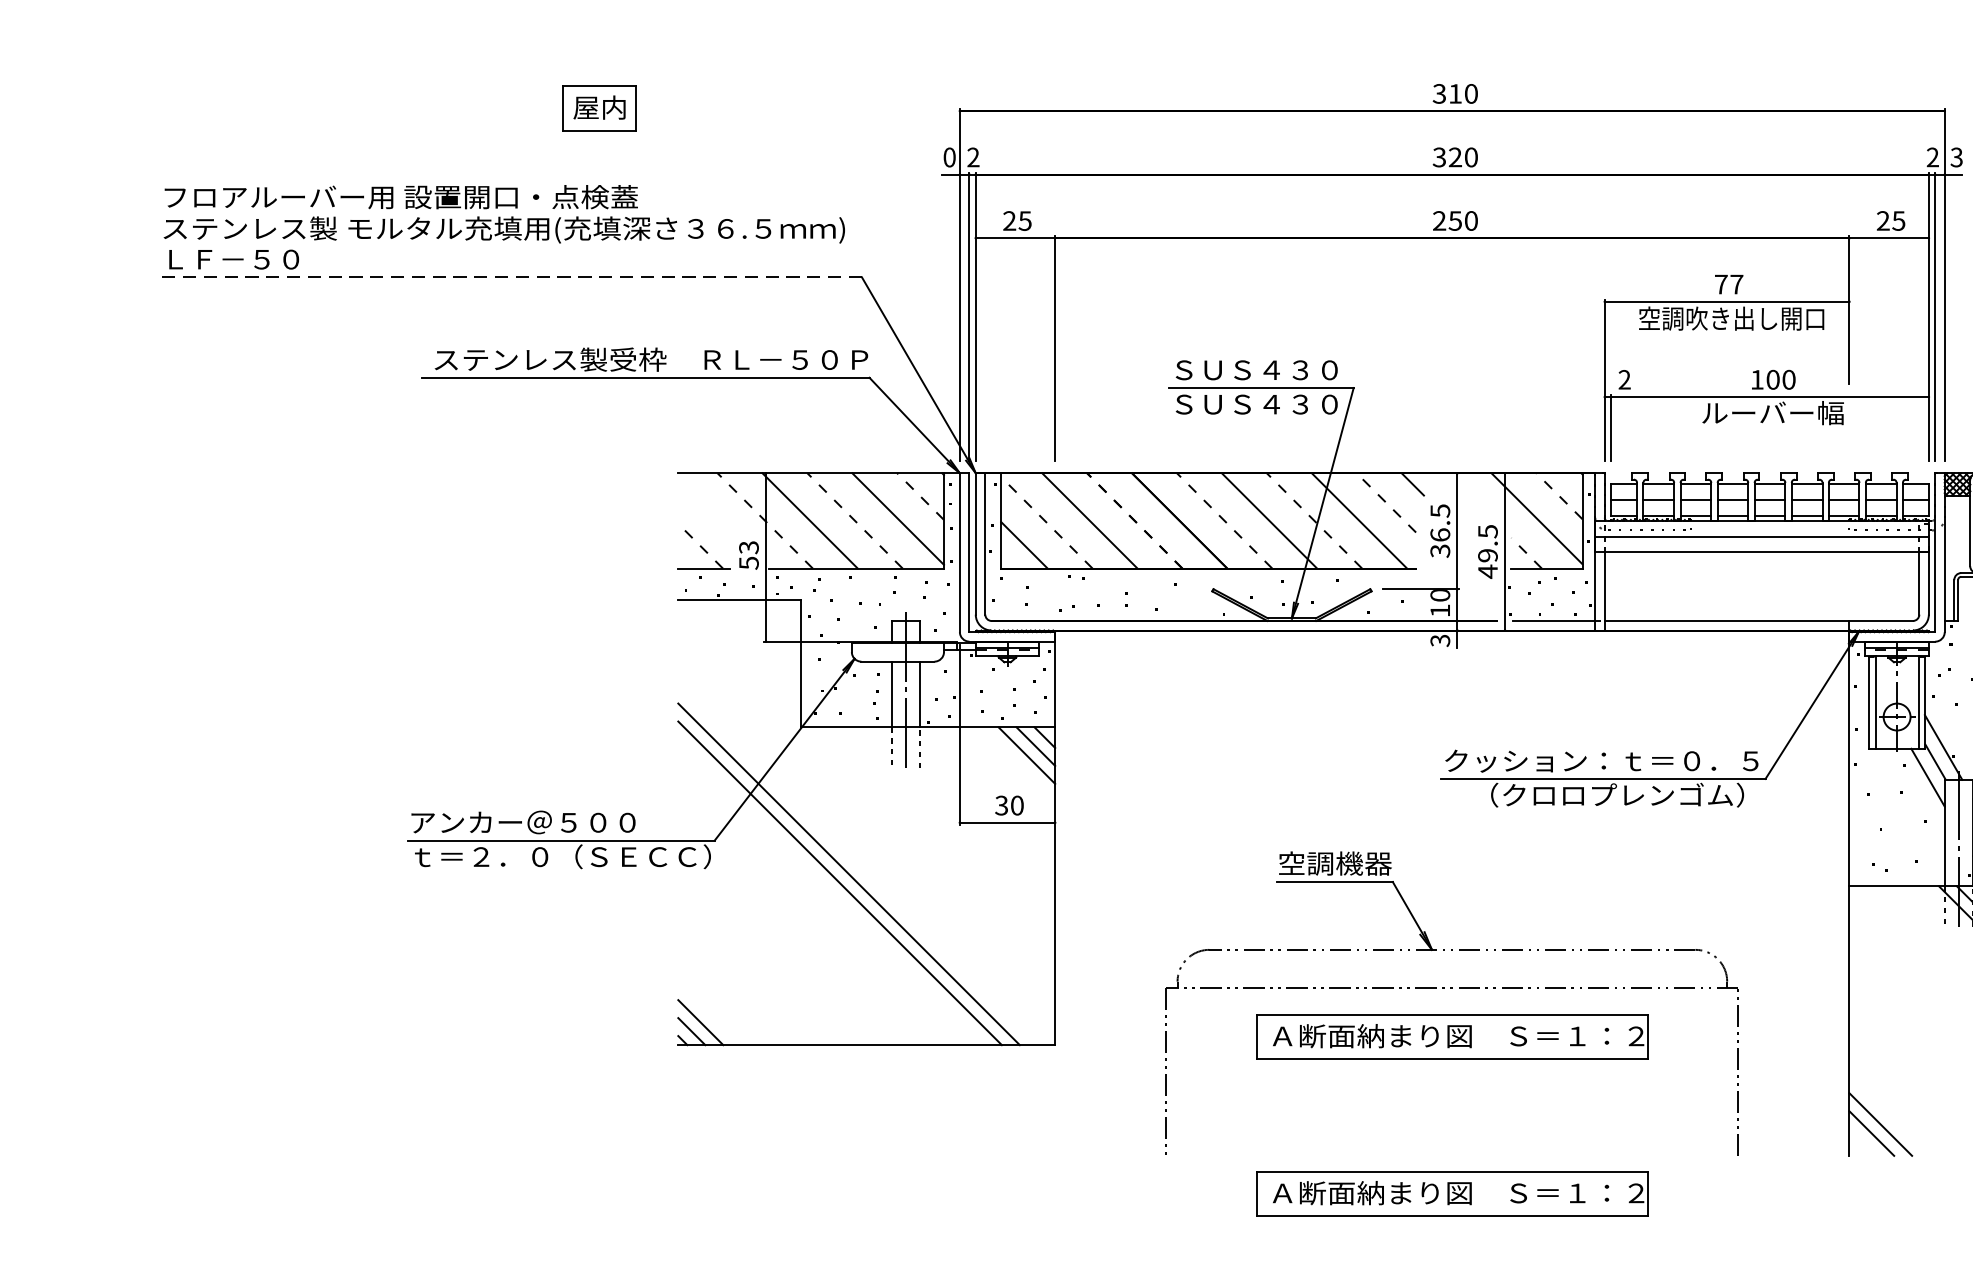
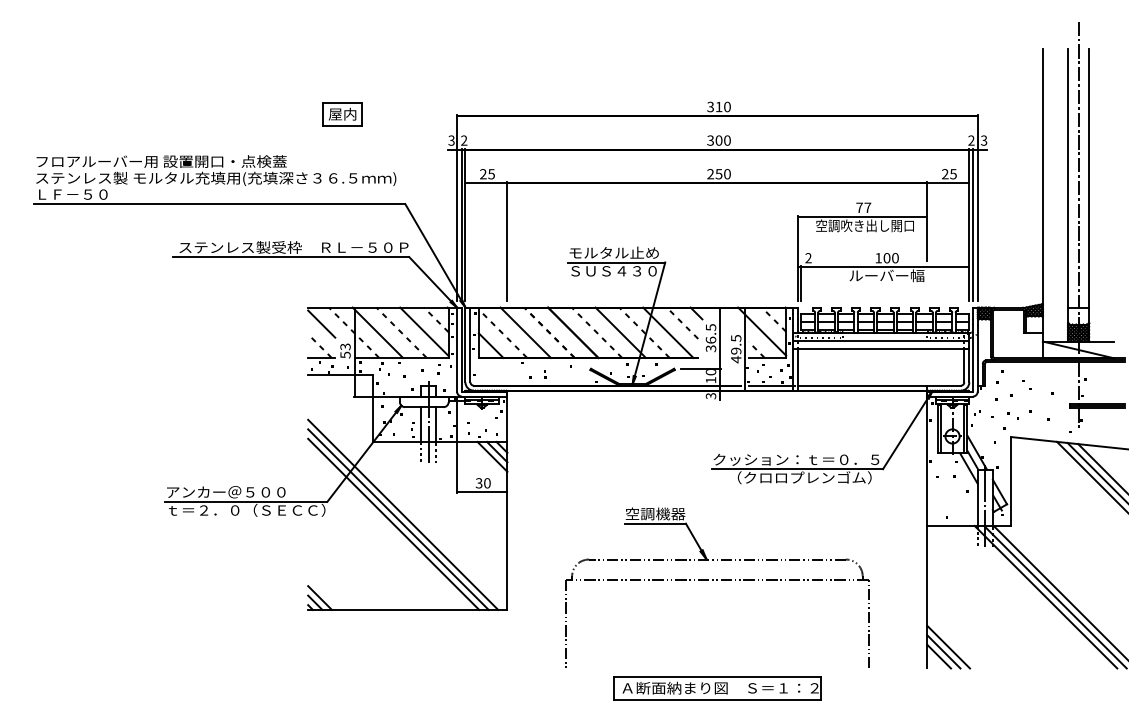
part: (599, 108) -> (342, 114), moved
text: (949, 157) -> (451, 140), 0 -> 3
text: (1454, 157) -> (718, 140), 320 -> 300
line: (510, 278) -> (219, 204), dashed -> solid
text: (1255, 369) -> (613, 252), ＳＵＳ４３０ -> モルタル止め
line: (703, 503) -> (321, 323), added
line: (858, 864) -> (403, 514), added
part: (1452, 1036) -> (717, 605), removed
line: (1889, 1114) -> (948, 646), added

